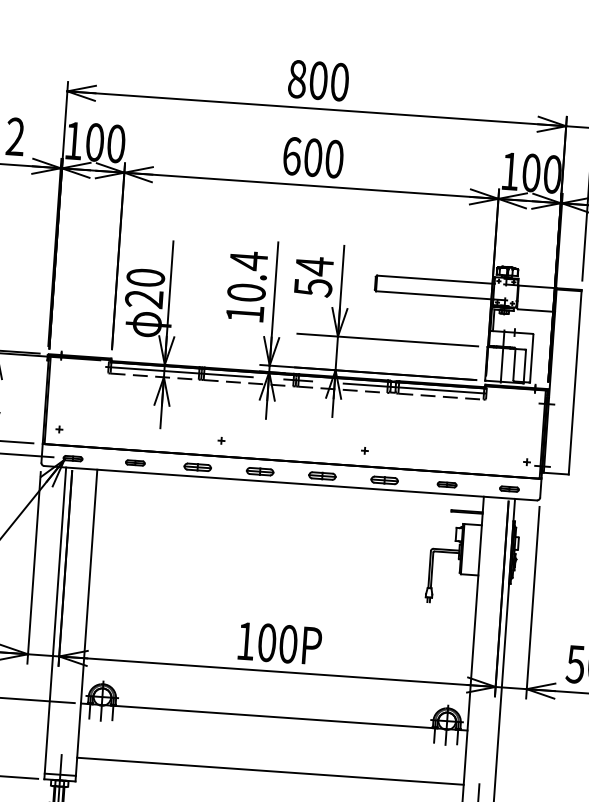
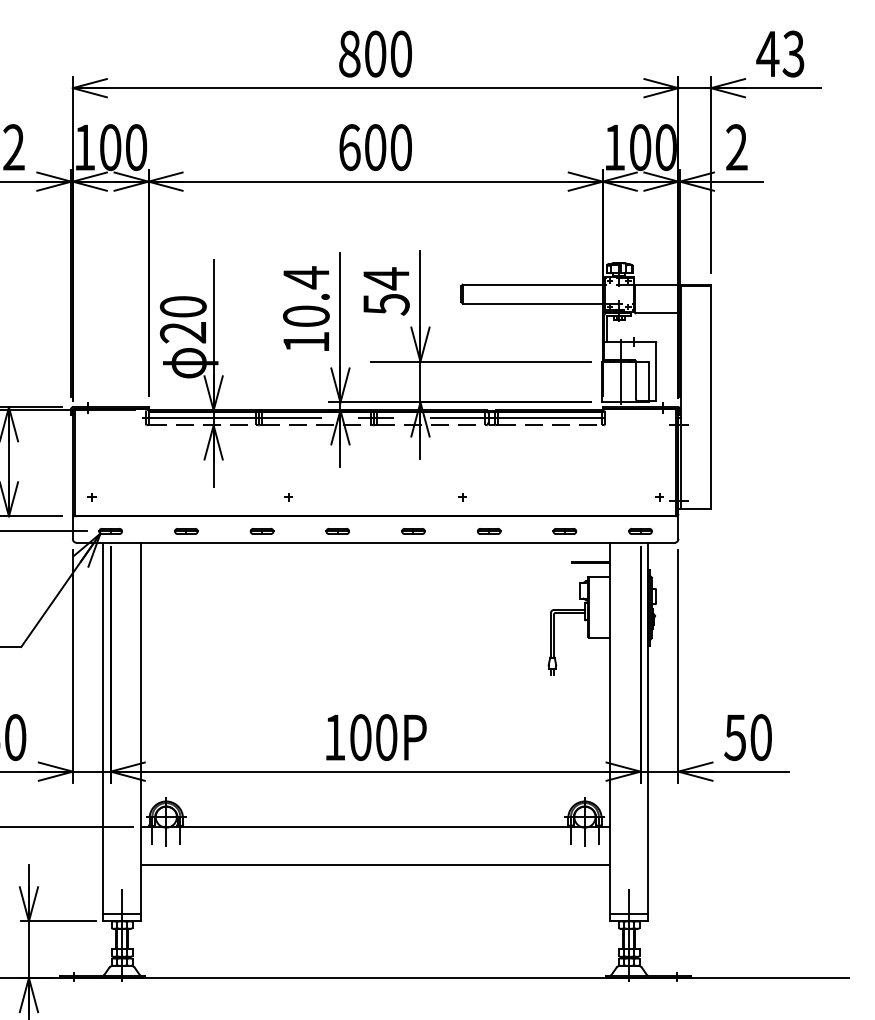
part: (197, 467) -> (261, 531), size x0.71
part: (259, 471) -> (337, 531), size x0.71
part: (322, 476) -> (413, 531), size x0.71
part: (385, 480) -> (489, 531), size x0.71
line: (270, 771) -> (375, 864), moved

